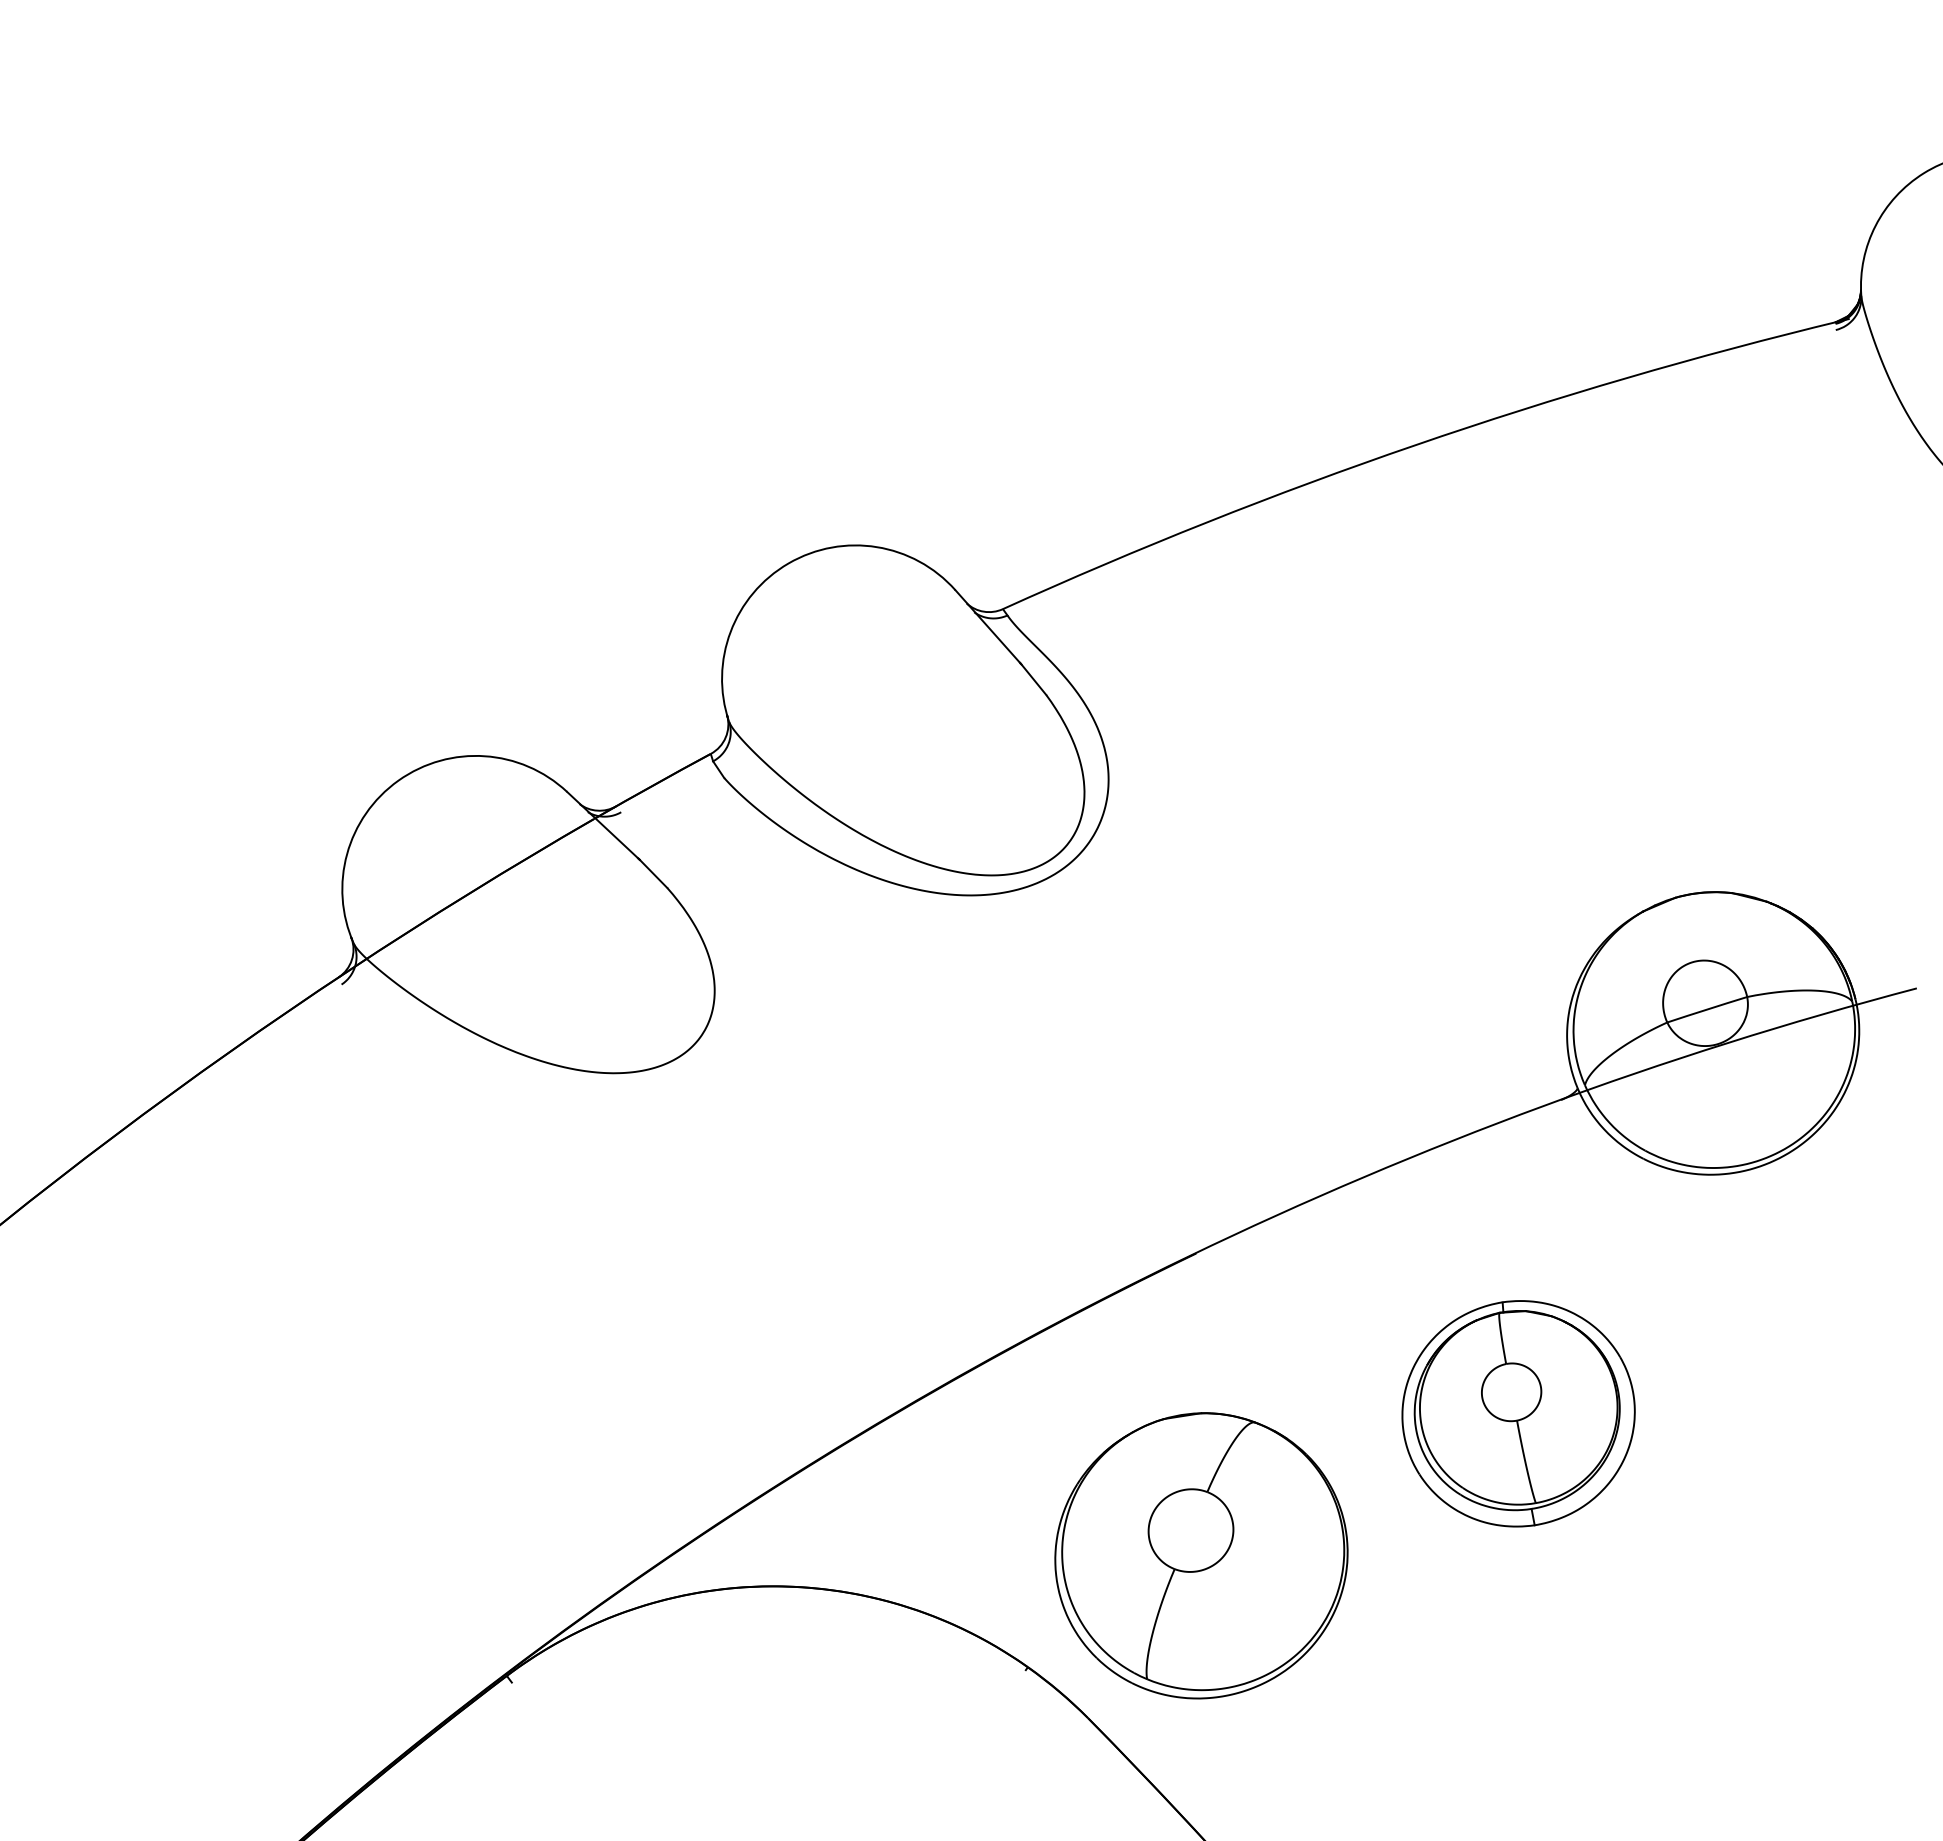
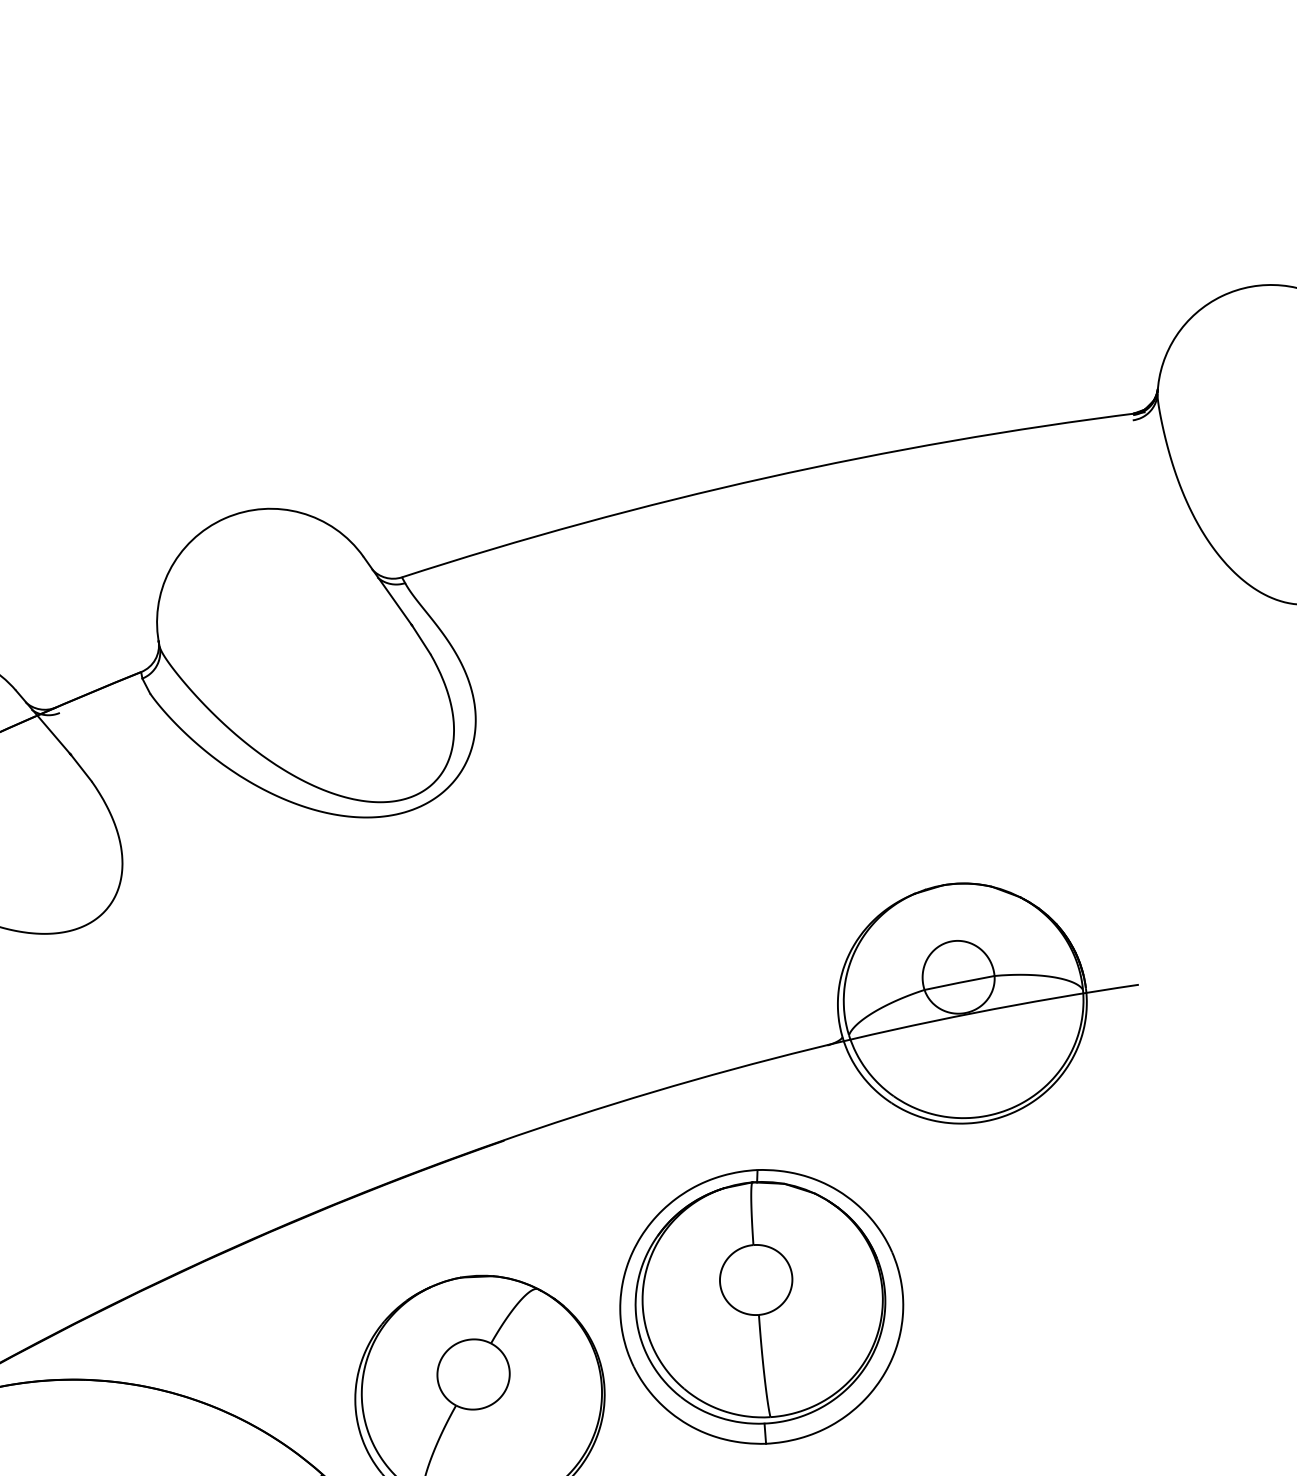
part: (1518, 1413) -> (761, 1306), size x1.43

